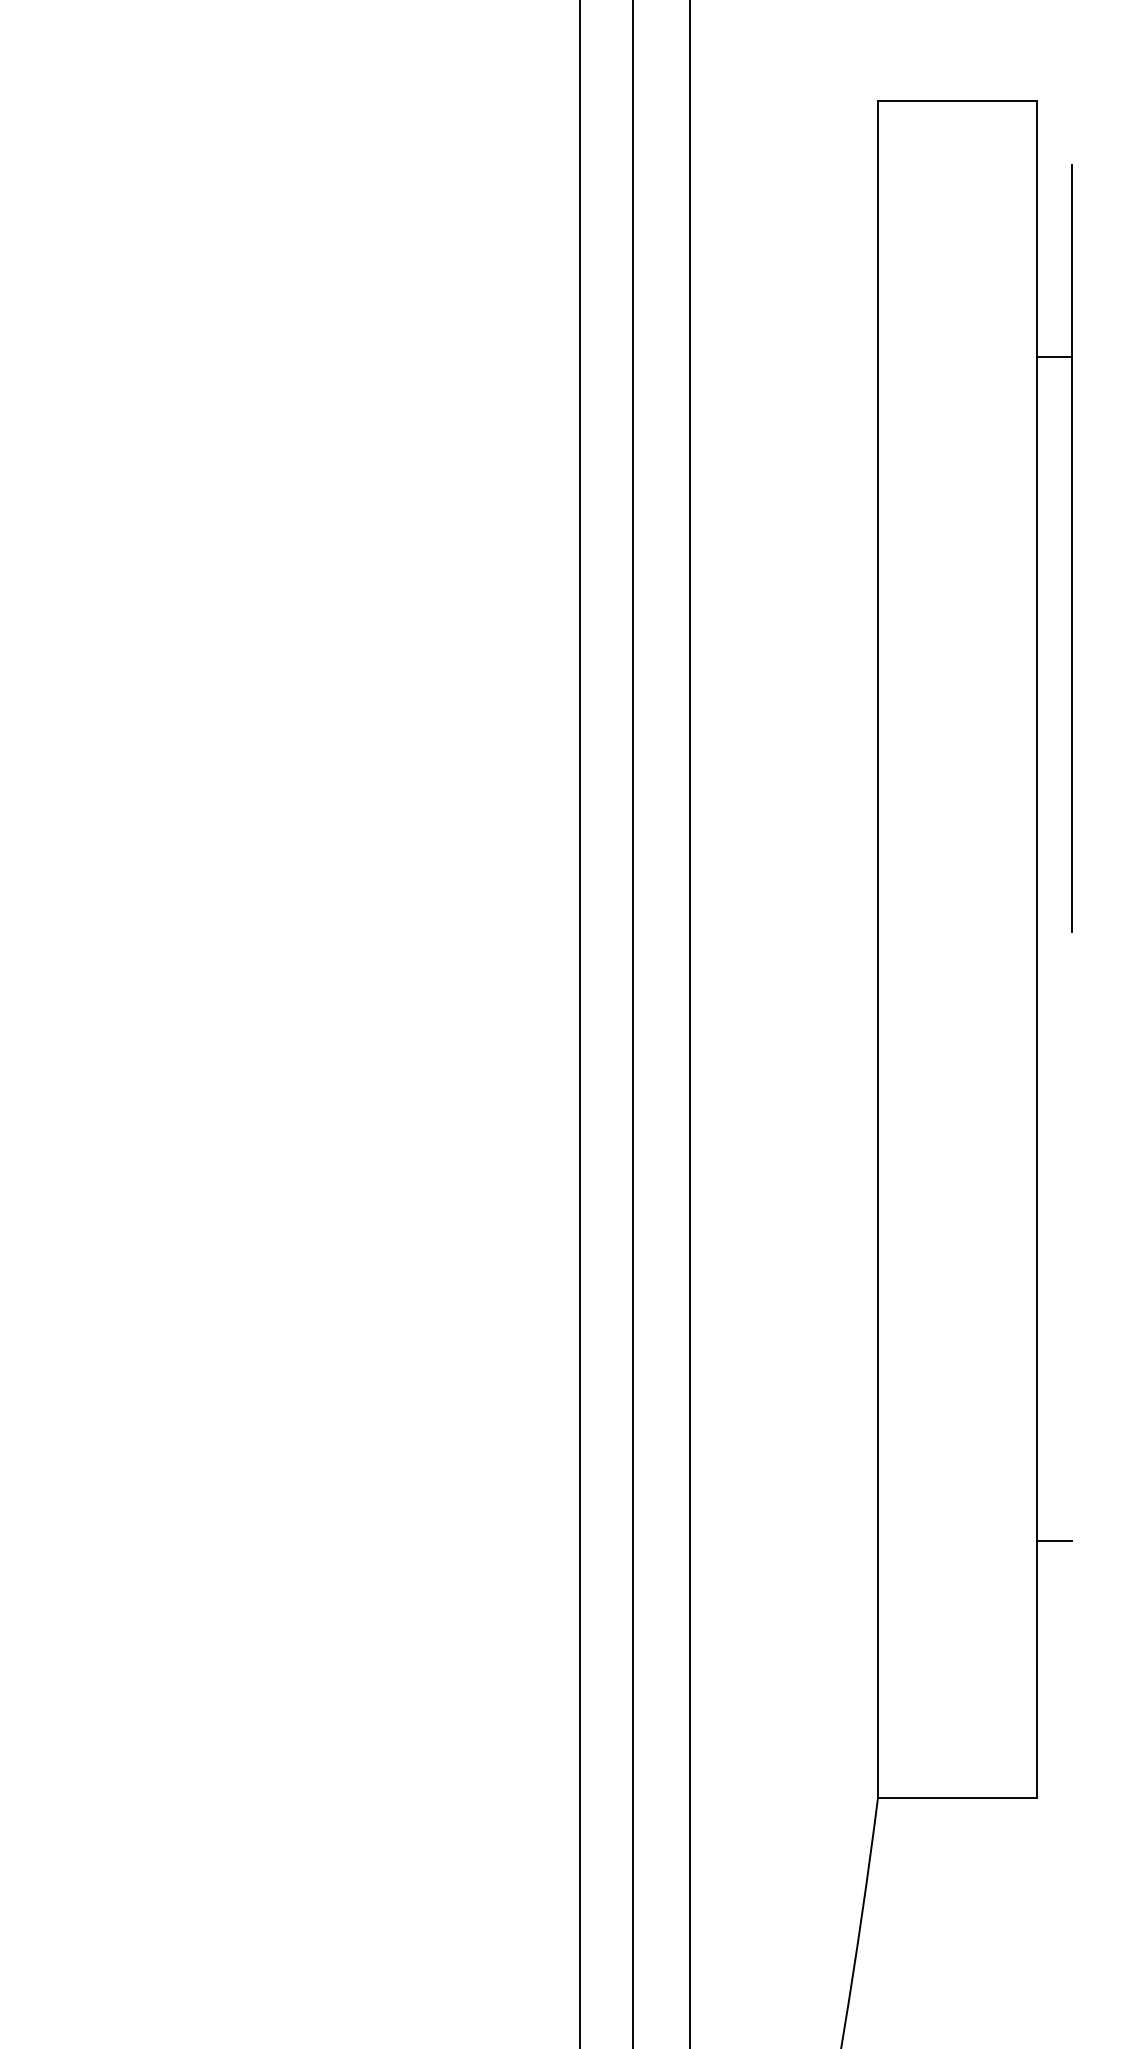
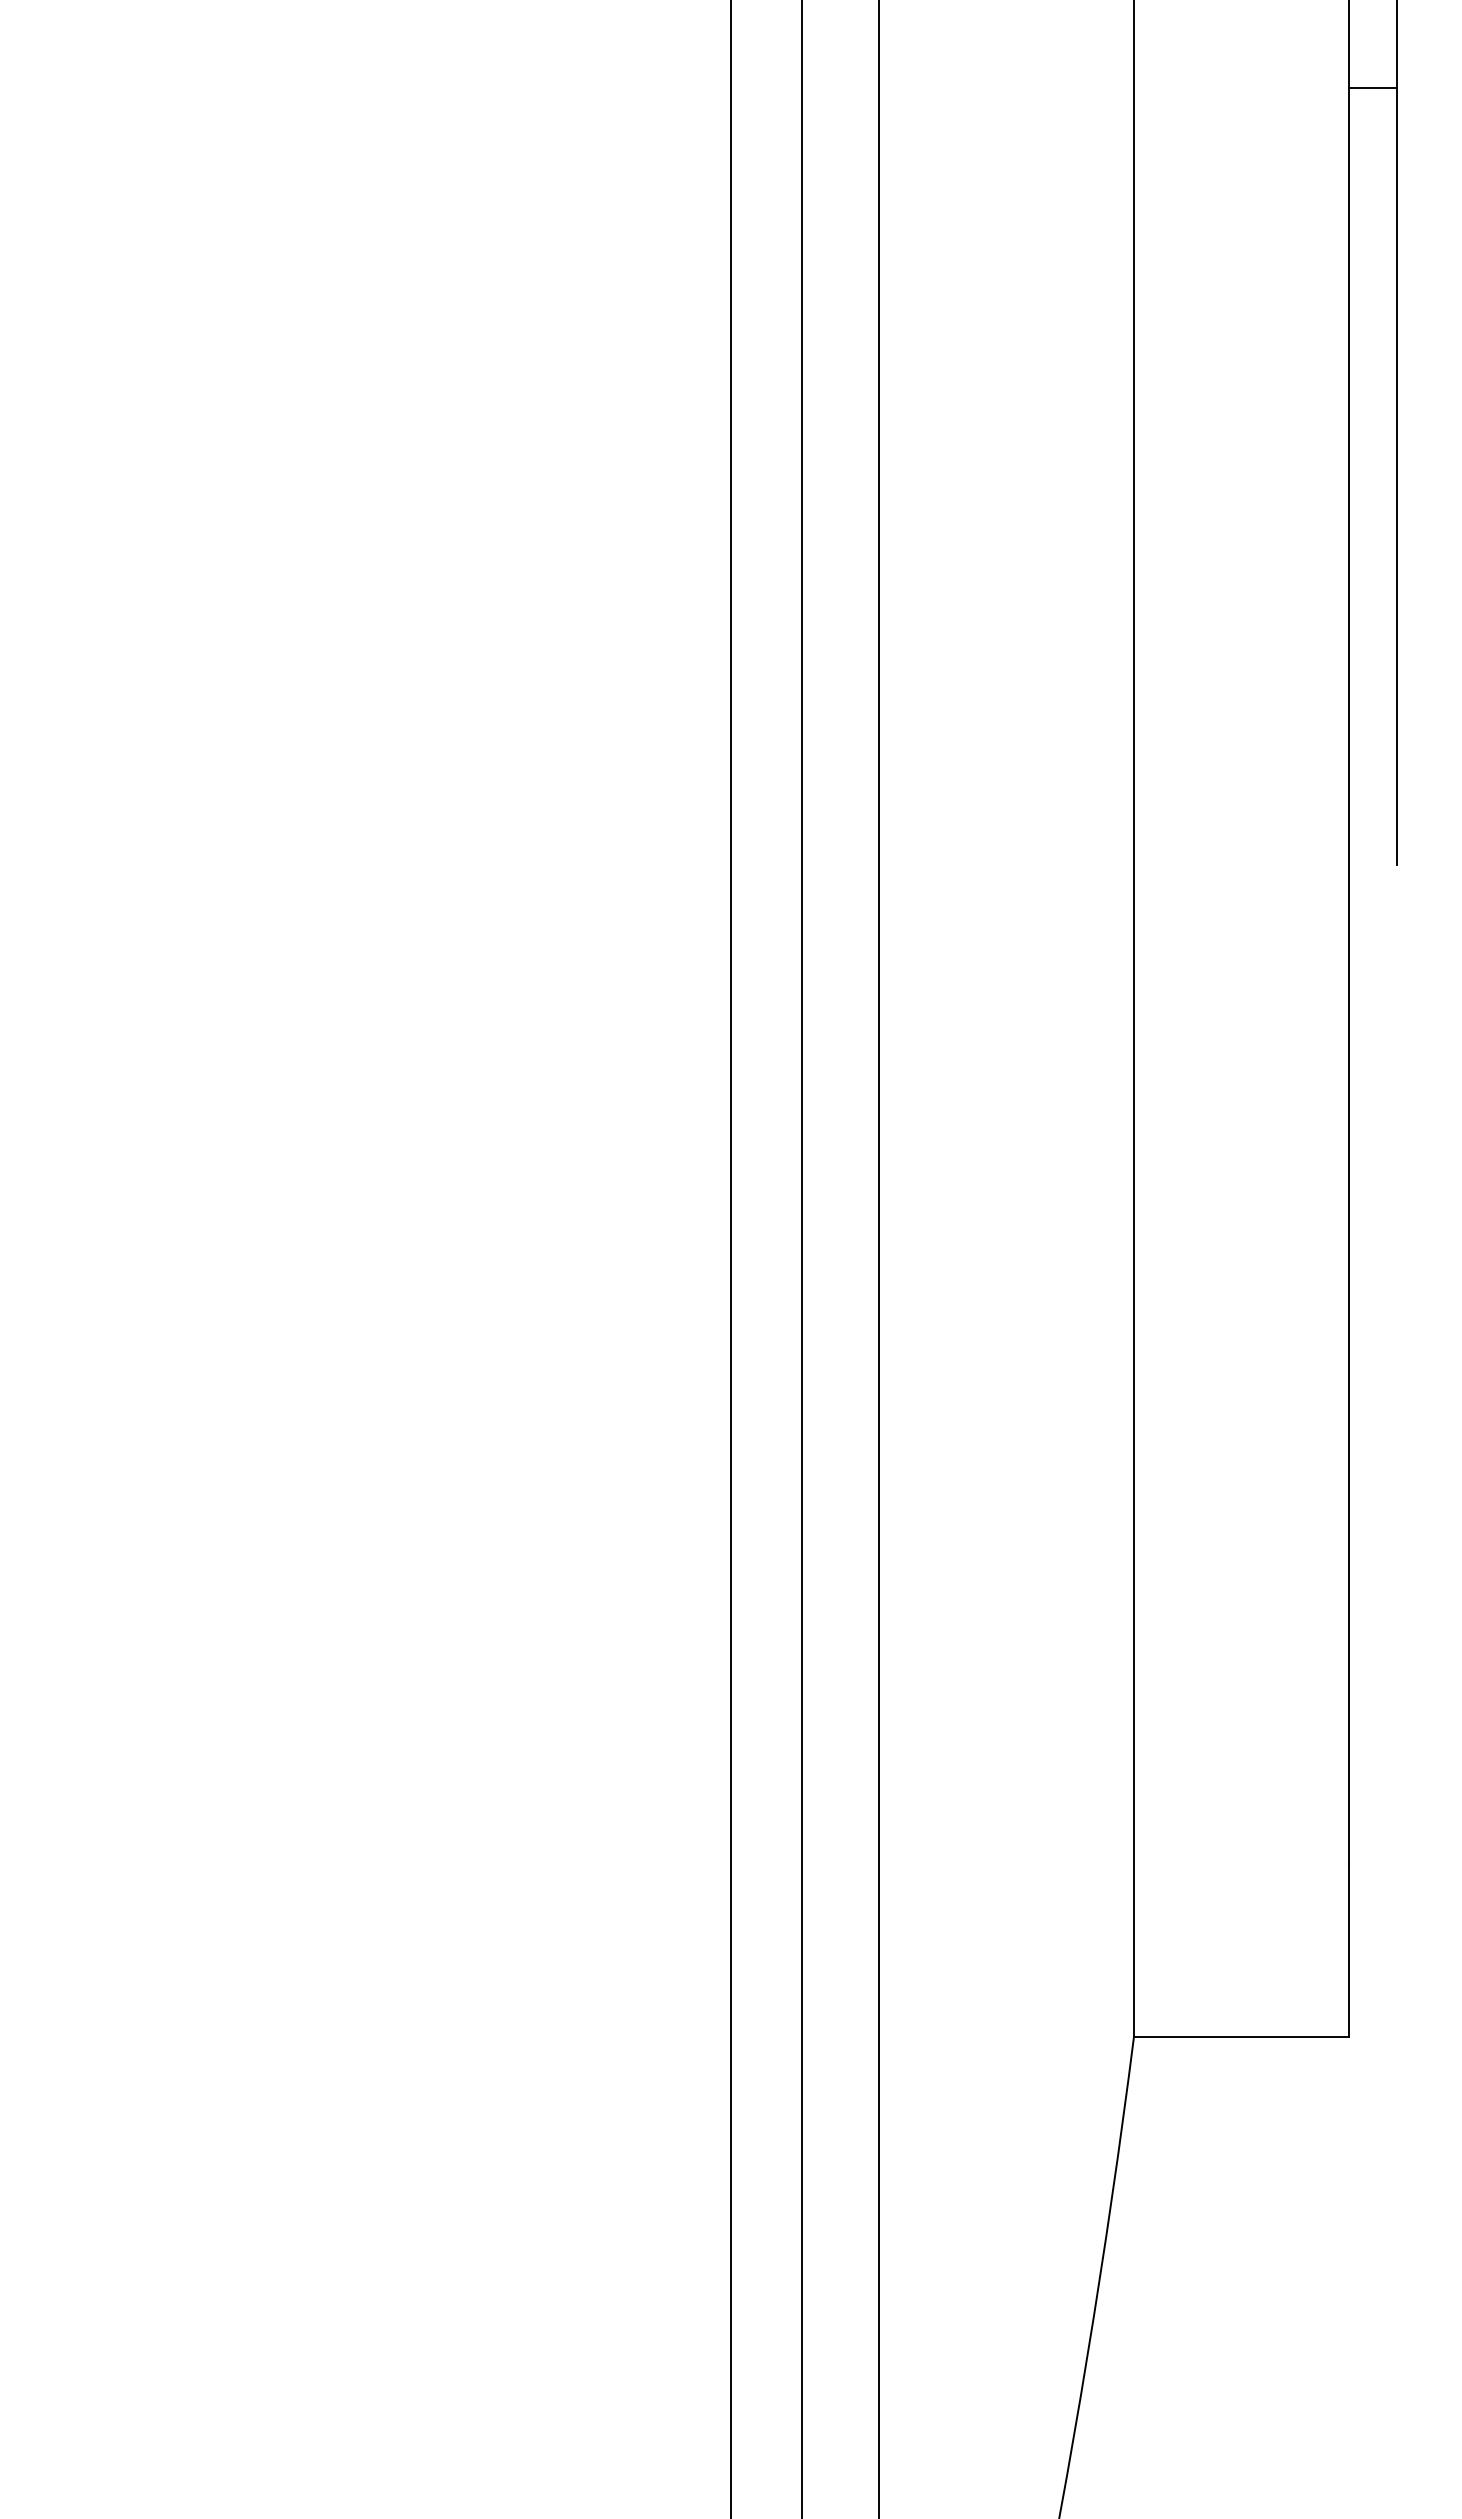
line: (1054, 1540) -> (1372, 1688), removed

